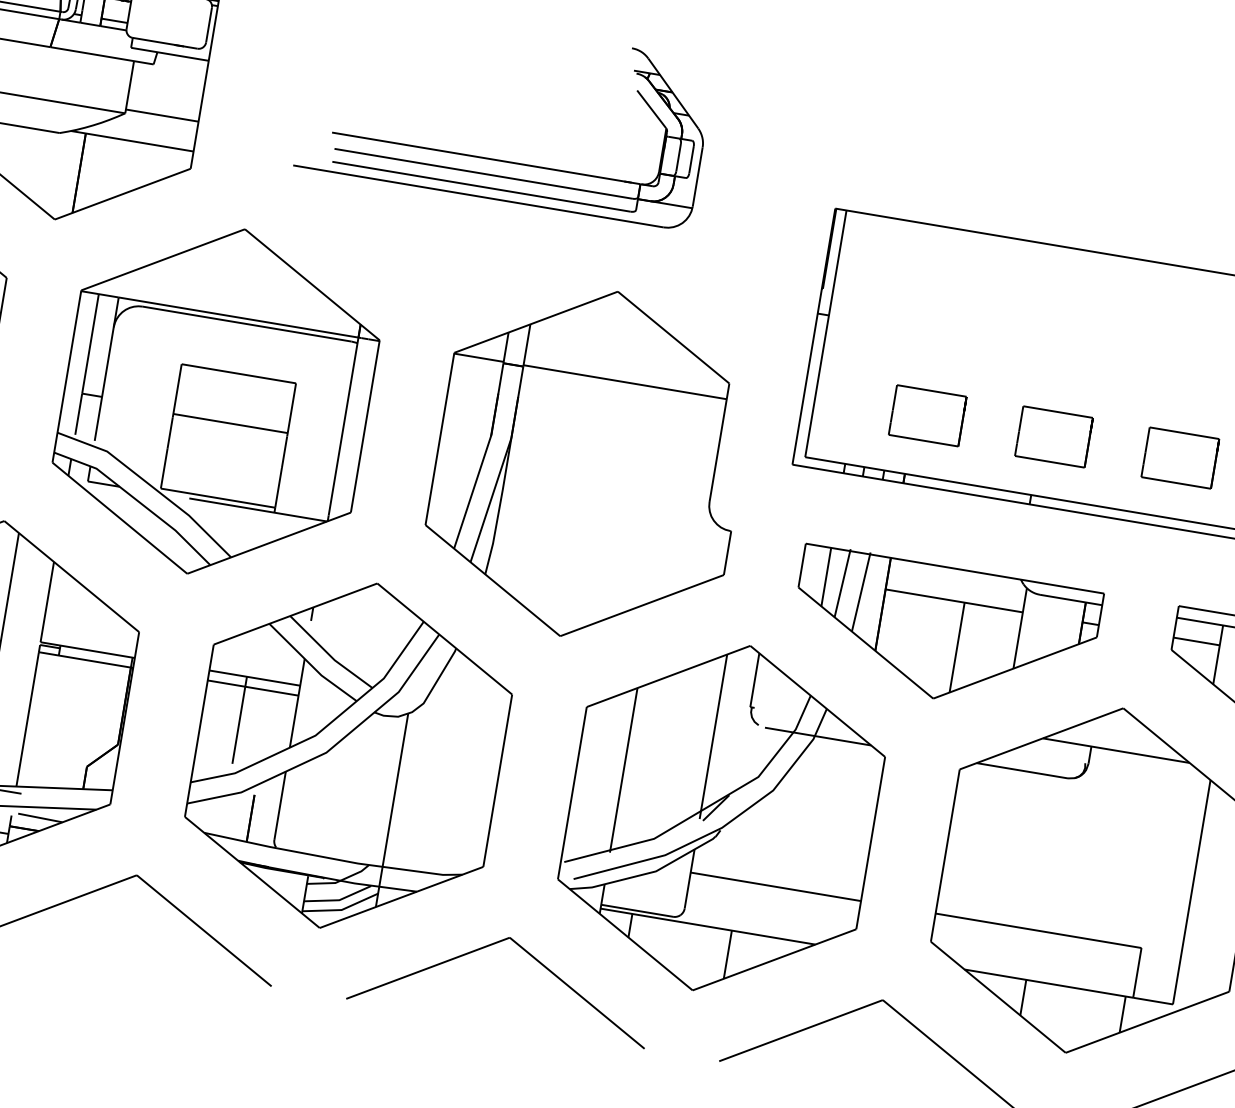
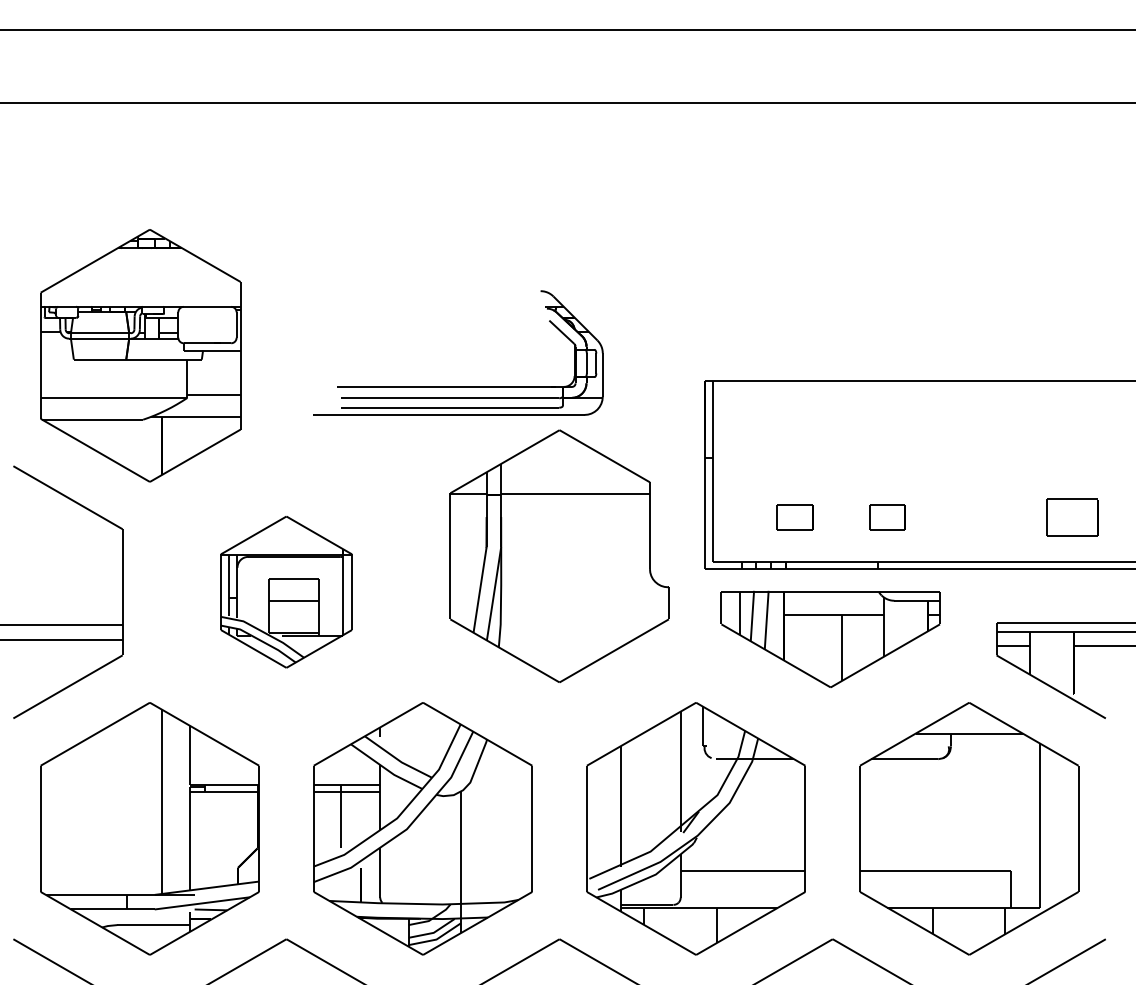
part: (216, 400) -> (286, 591), size x0.6
part: (928, 415) -> (795, 517), size x0.7
part: (1053, 436) -> (887, 517), size x0.7
part: (1181, 457) -> (980, 517), removed
part: (589, 462) -> (559, 555), moved
part: (944, 631) -> (830, 638), moved

